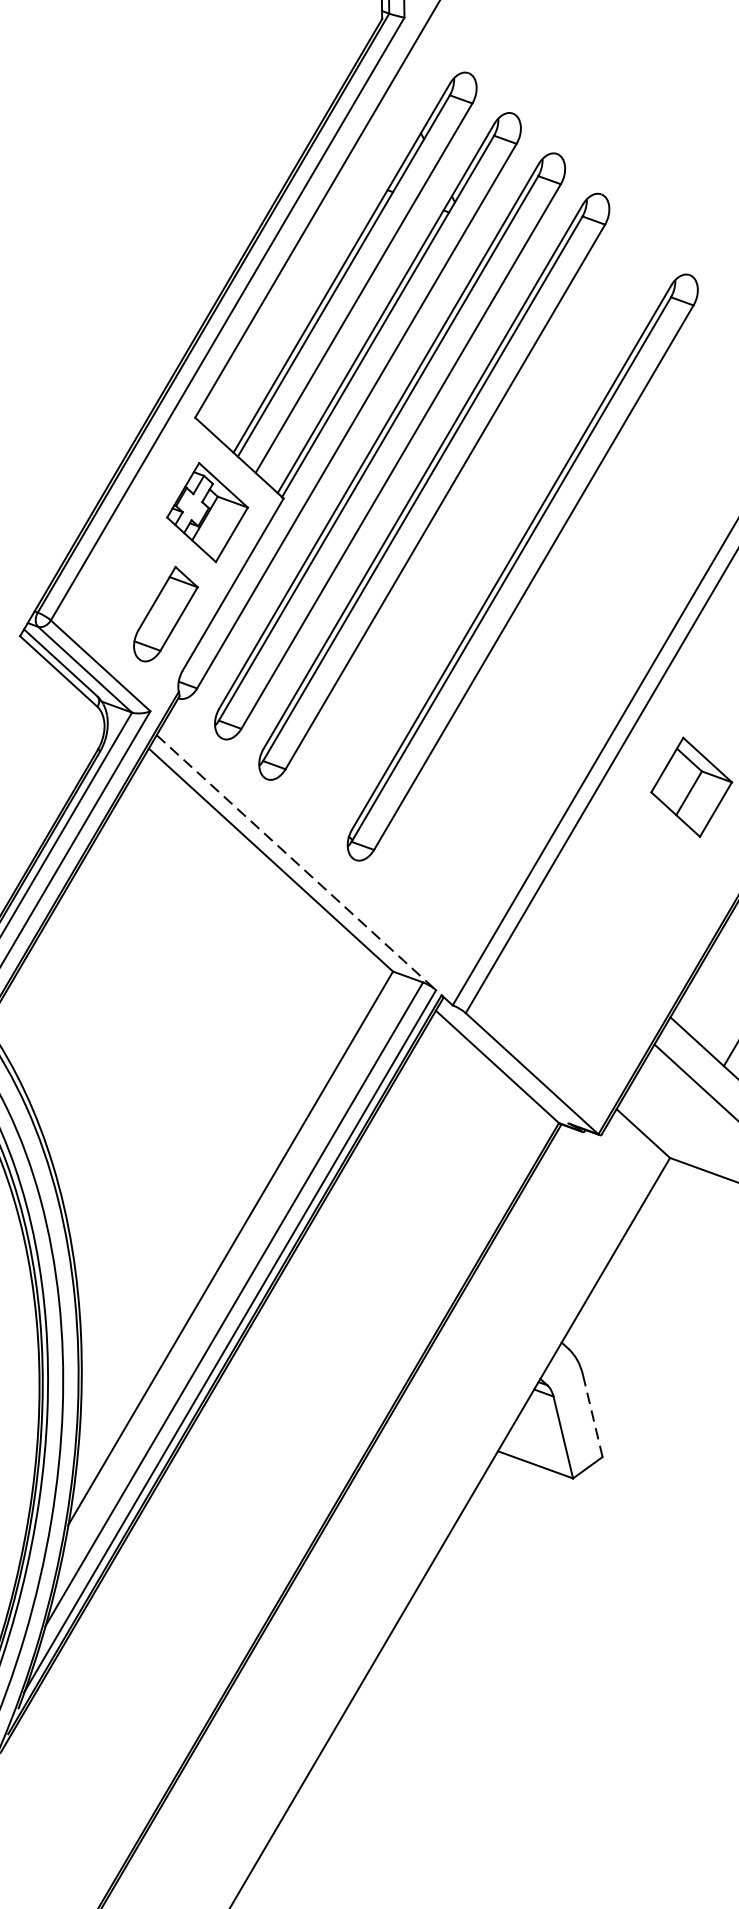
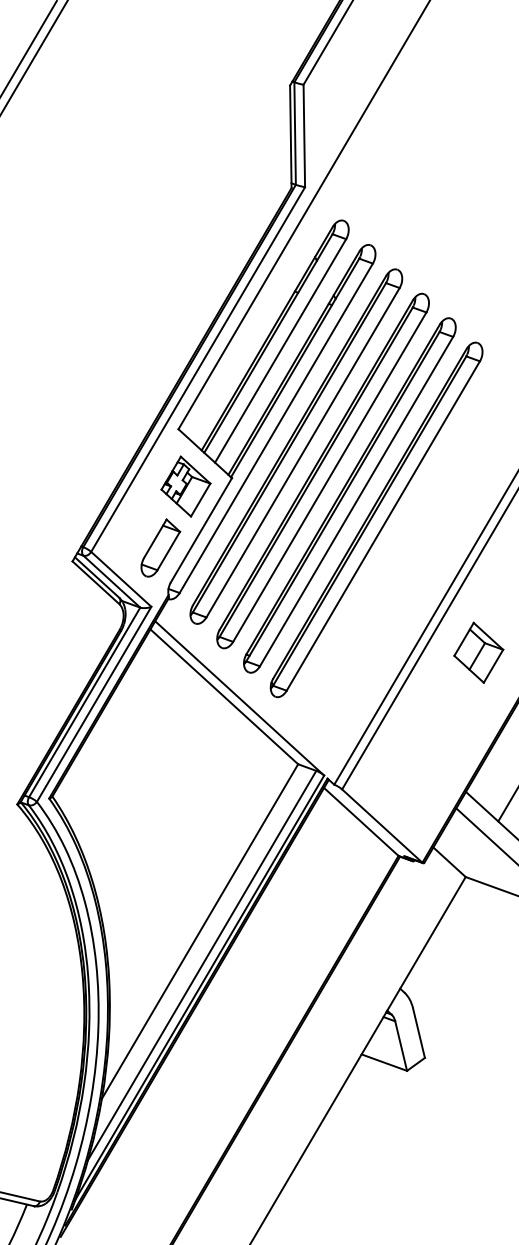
part: (477, 527) -> (349, 495), added
line: (297, 862) -> (240, 698), dashed -> solid
line: (591, 1414) -> (418, 1032), dashed -> solid

